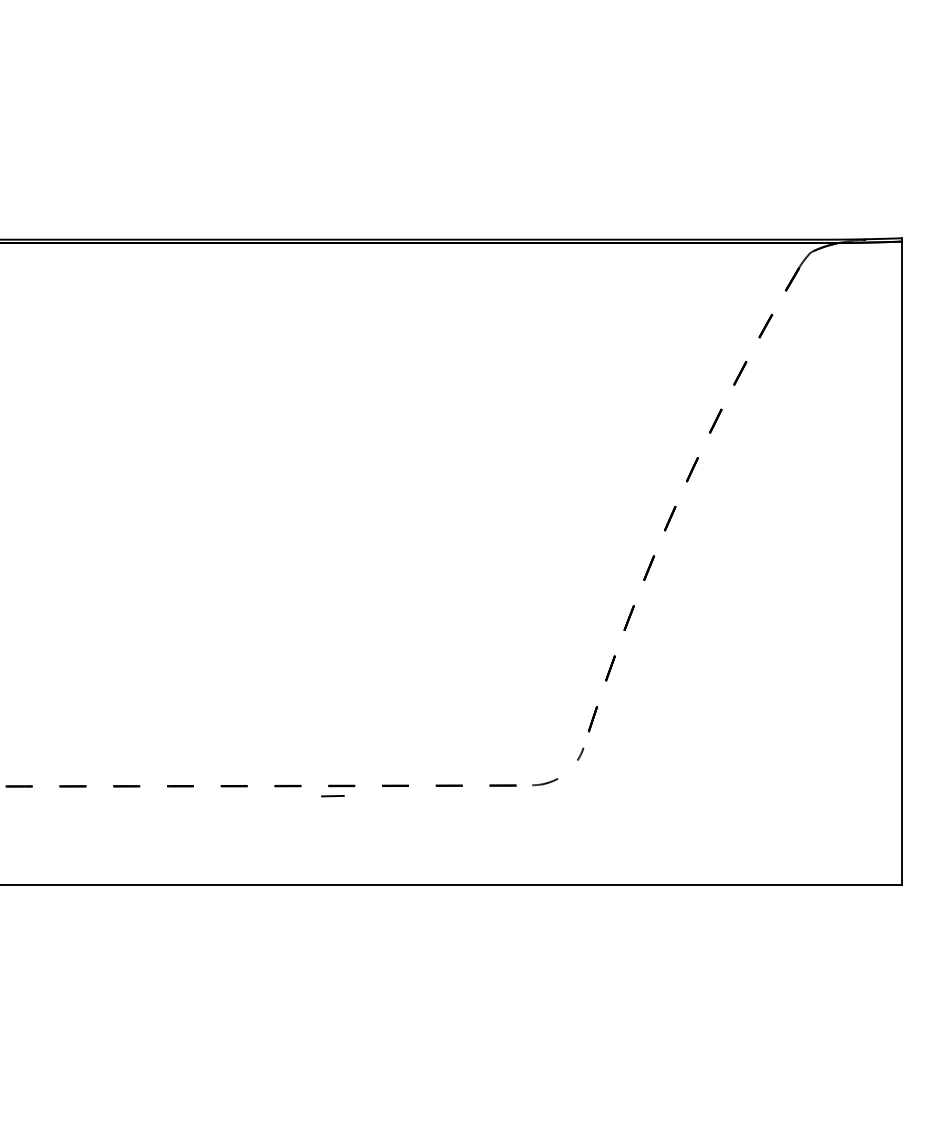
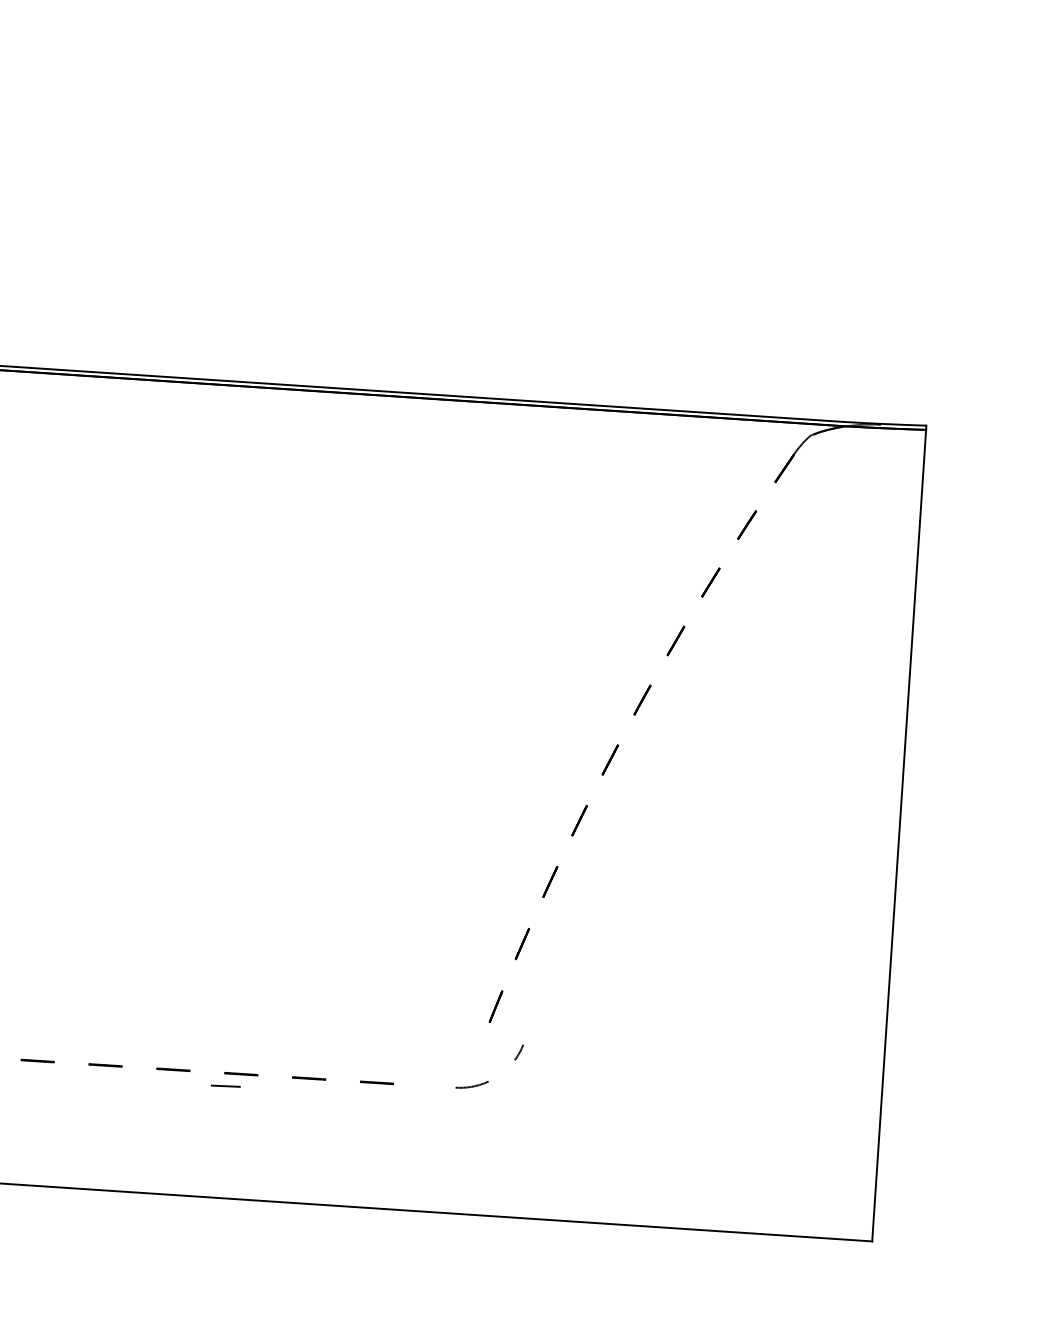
curve: (557, 778) -> (487, 1081), moved
line: (332, 796) -> (225, 1086), moved

